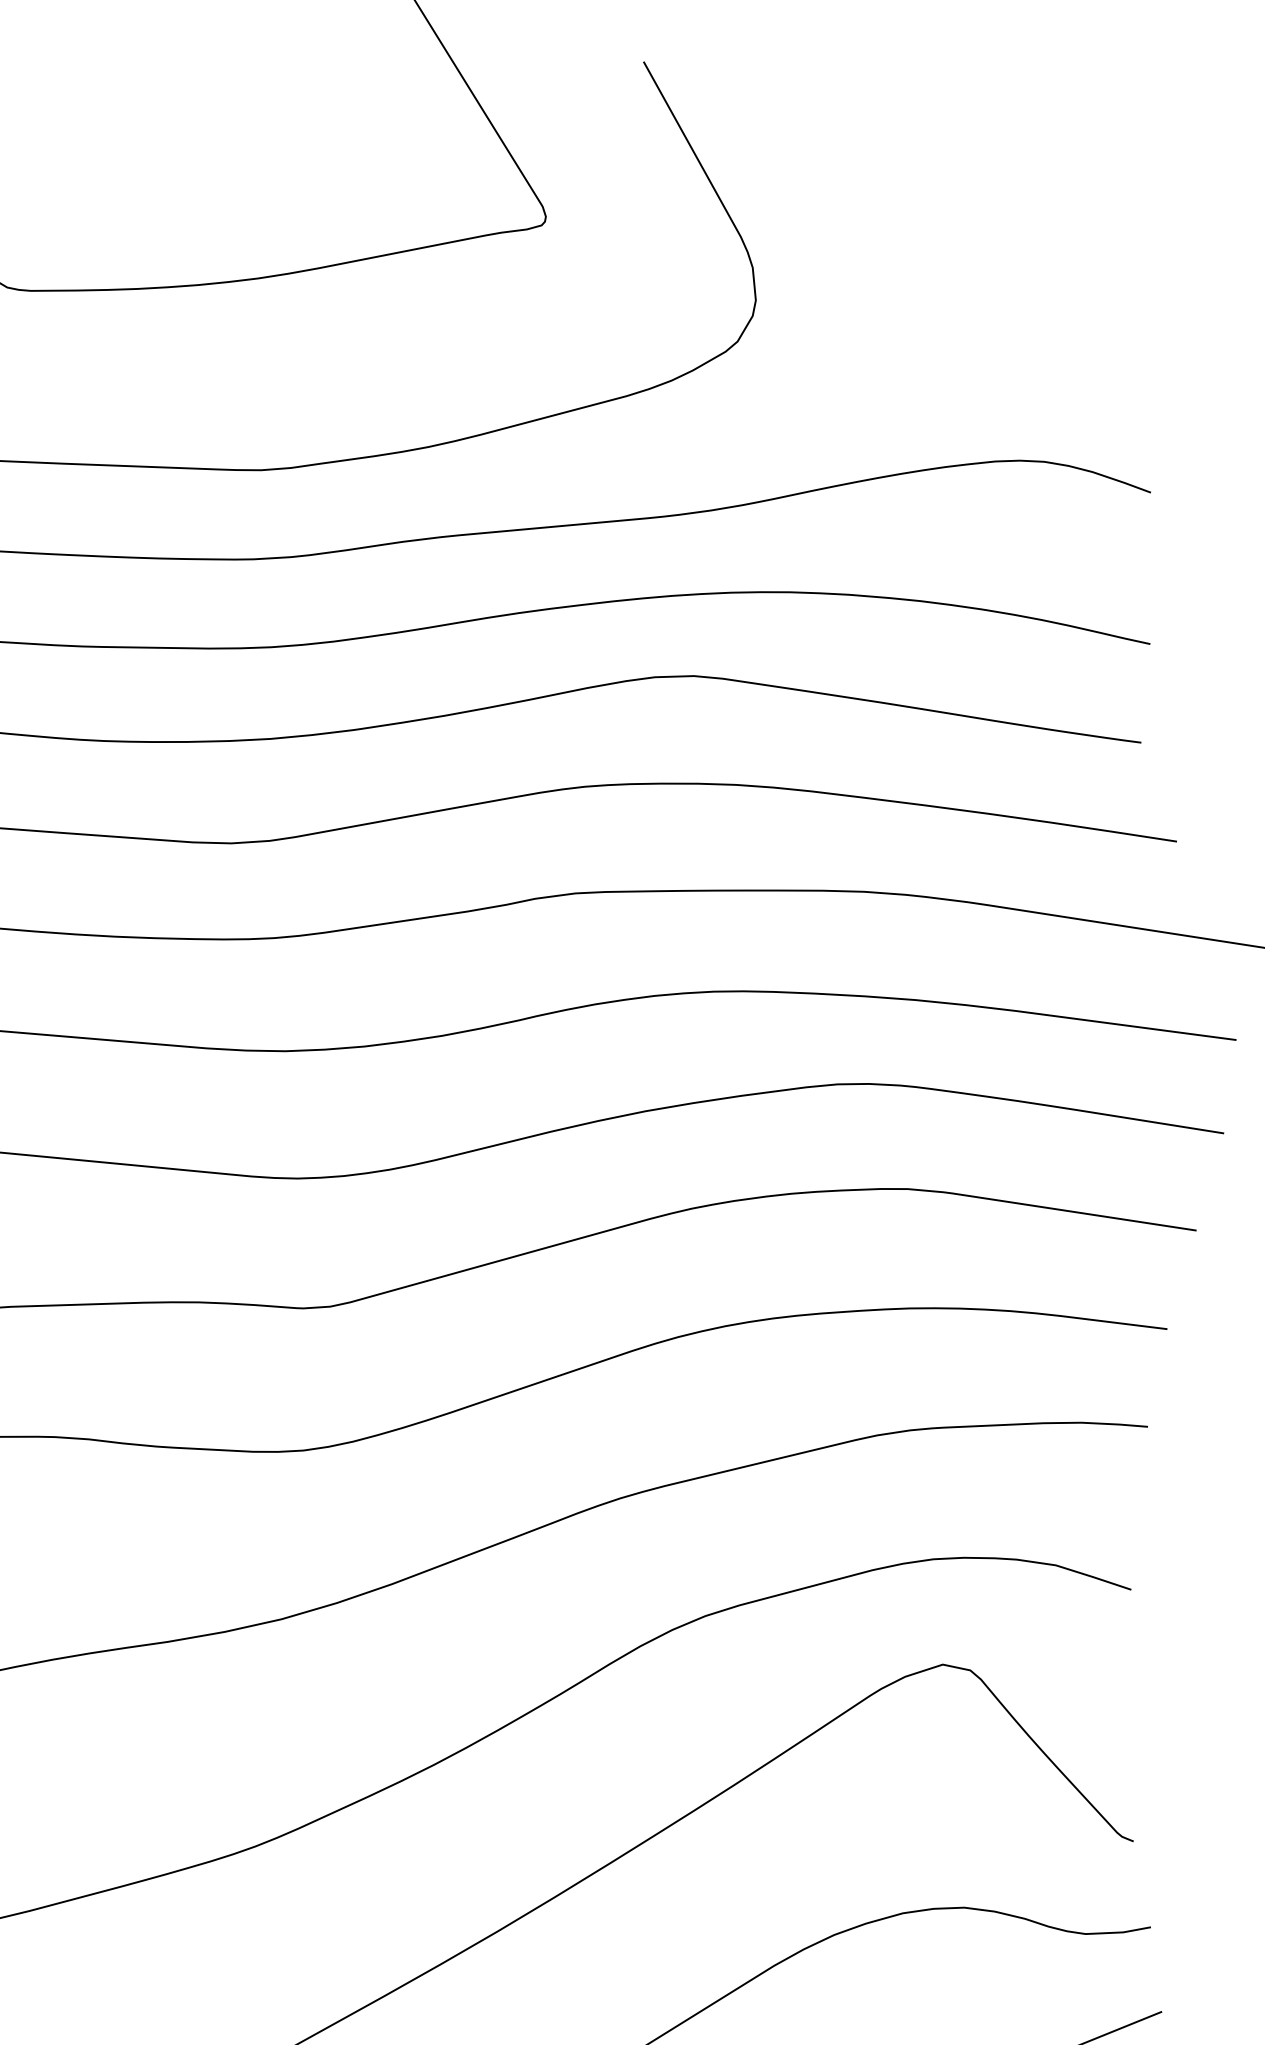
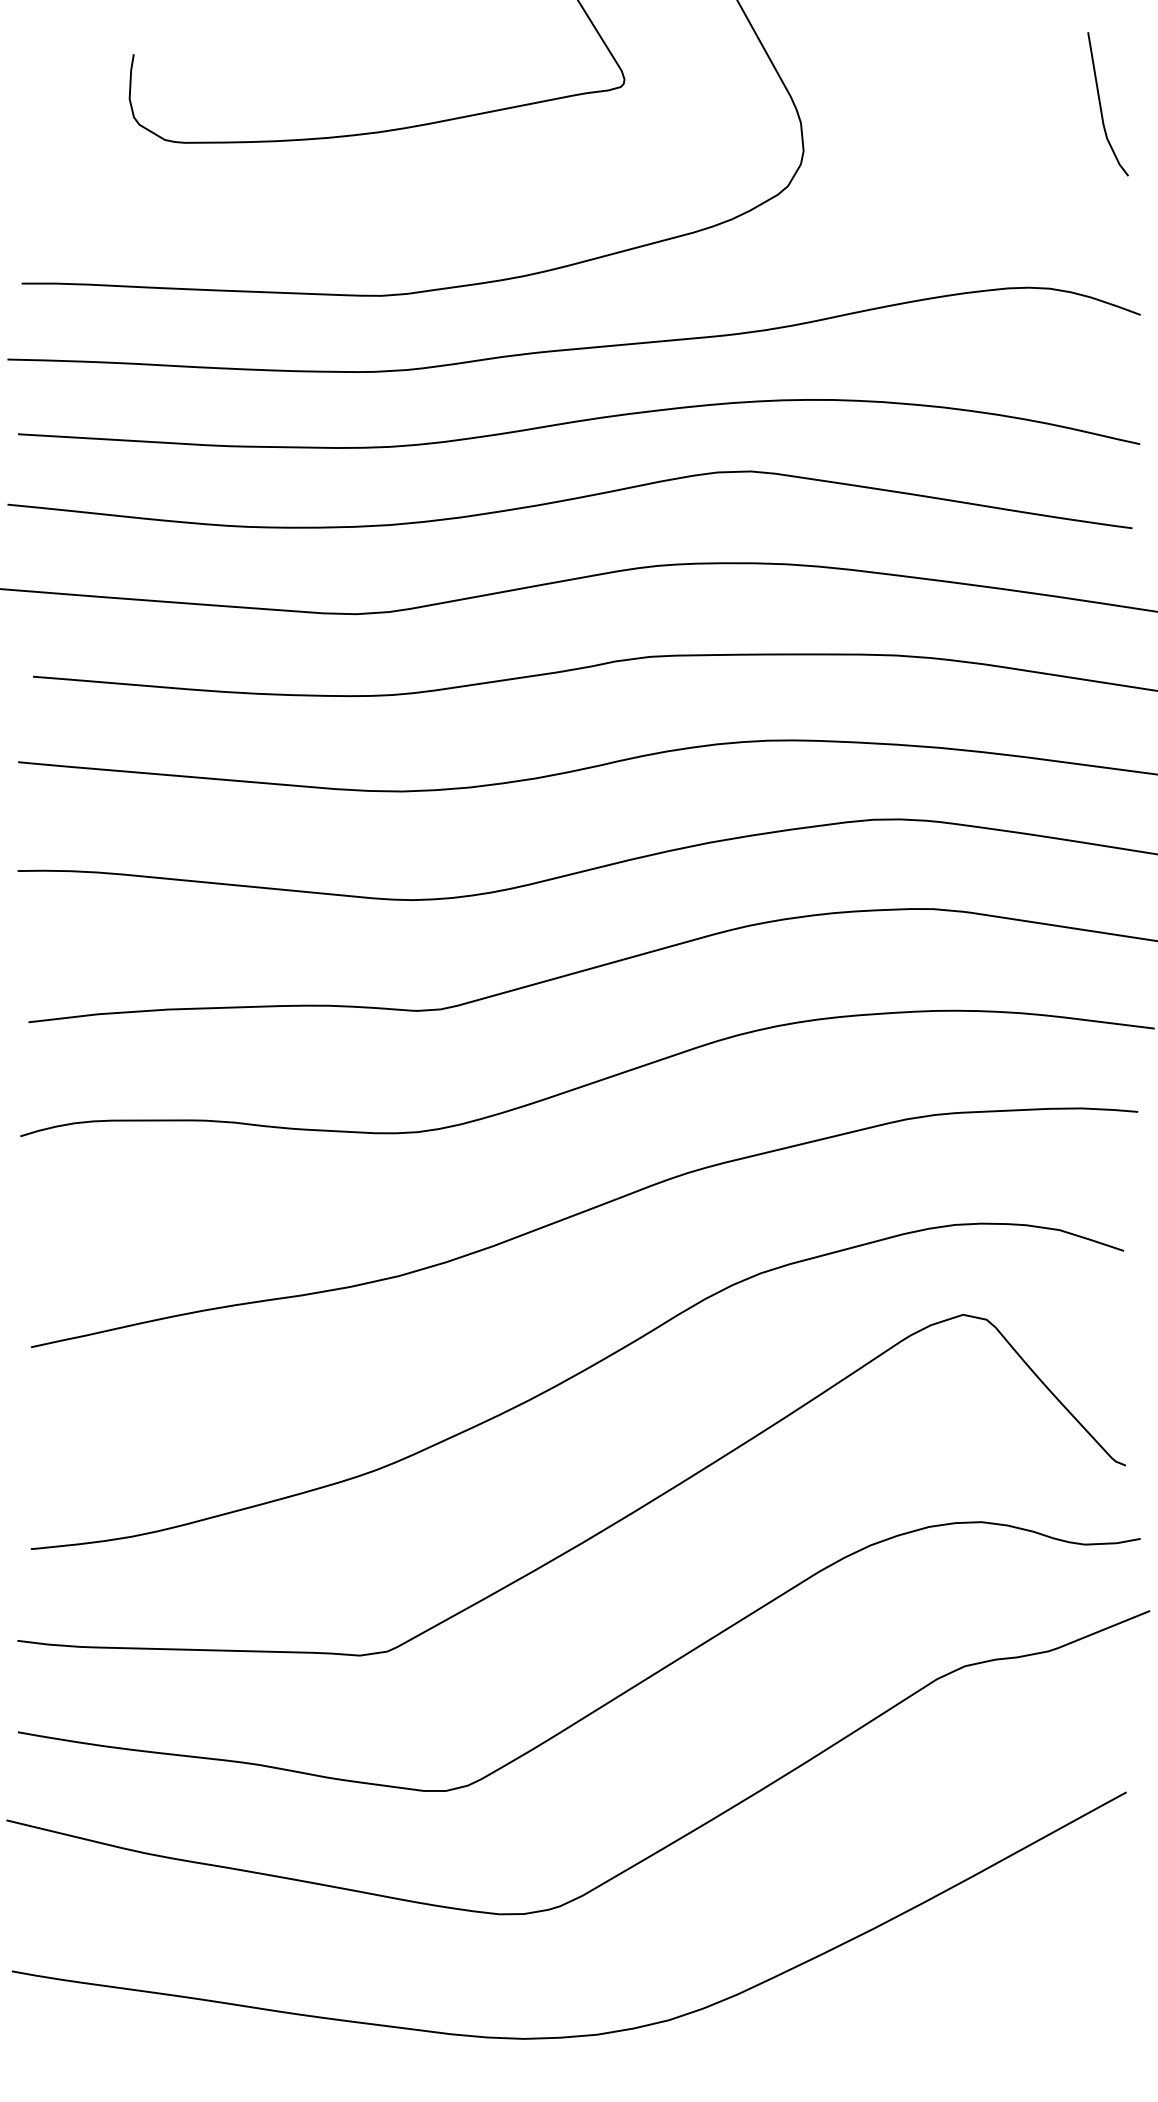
line: (1105, 245) -> (1101, 104), added

